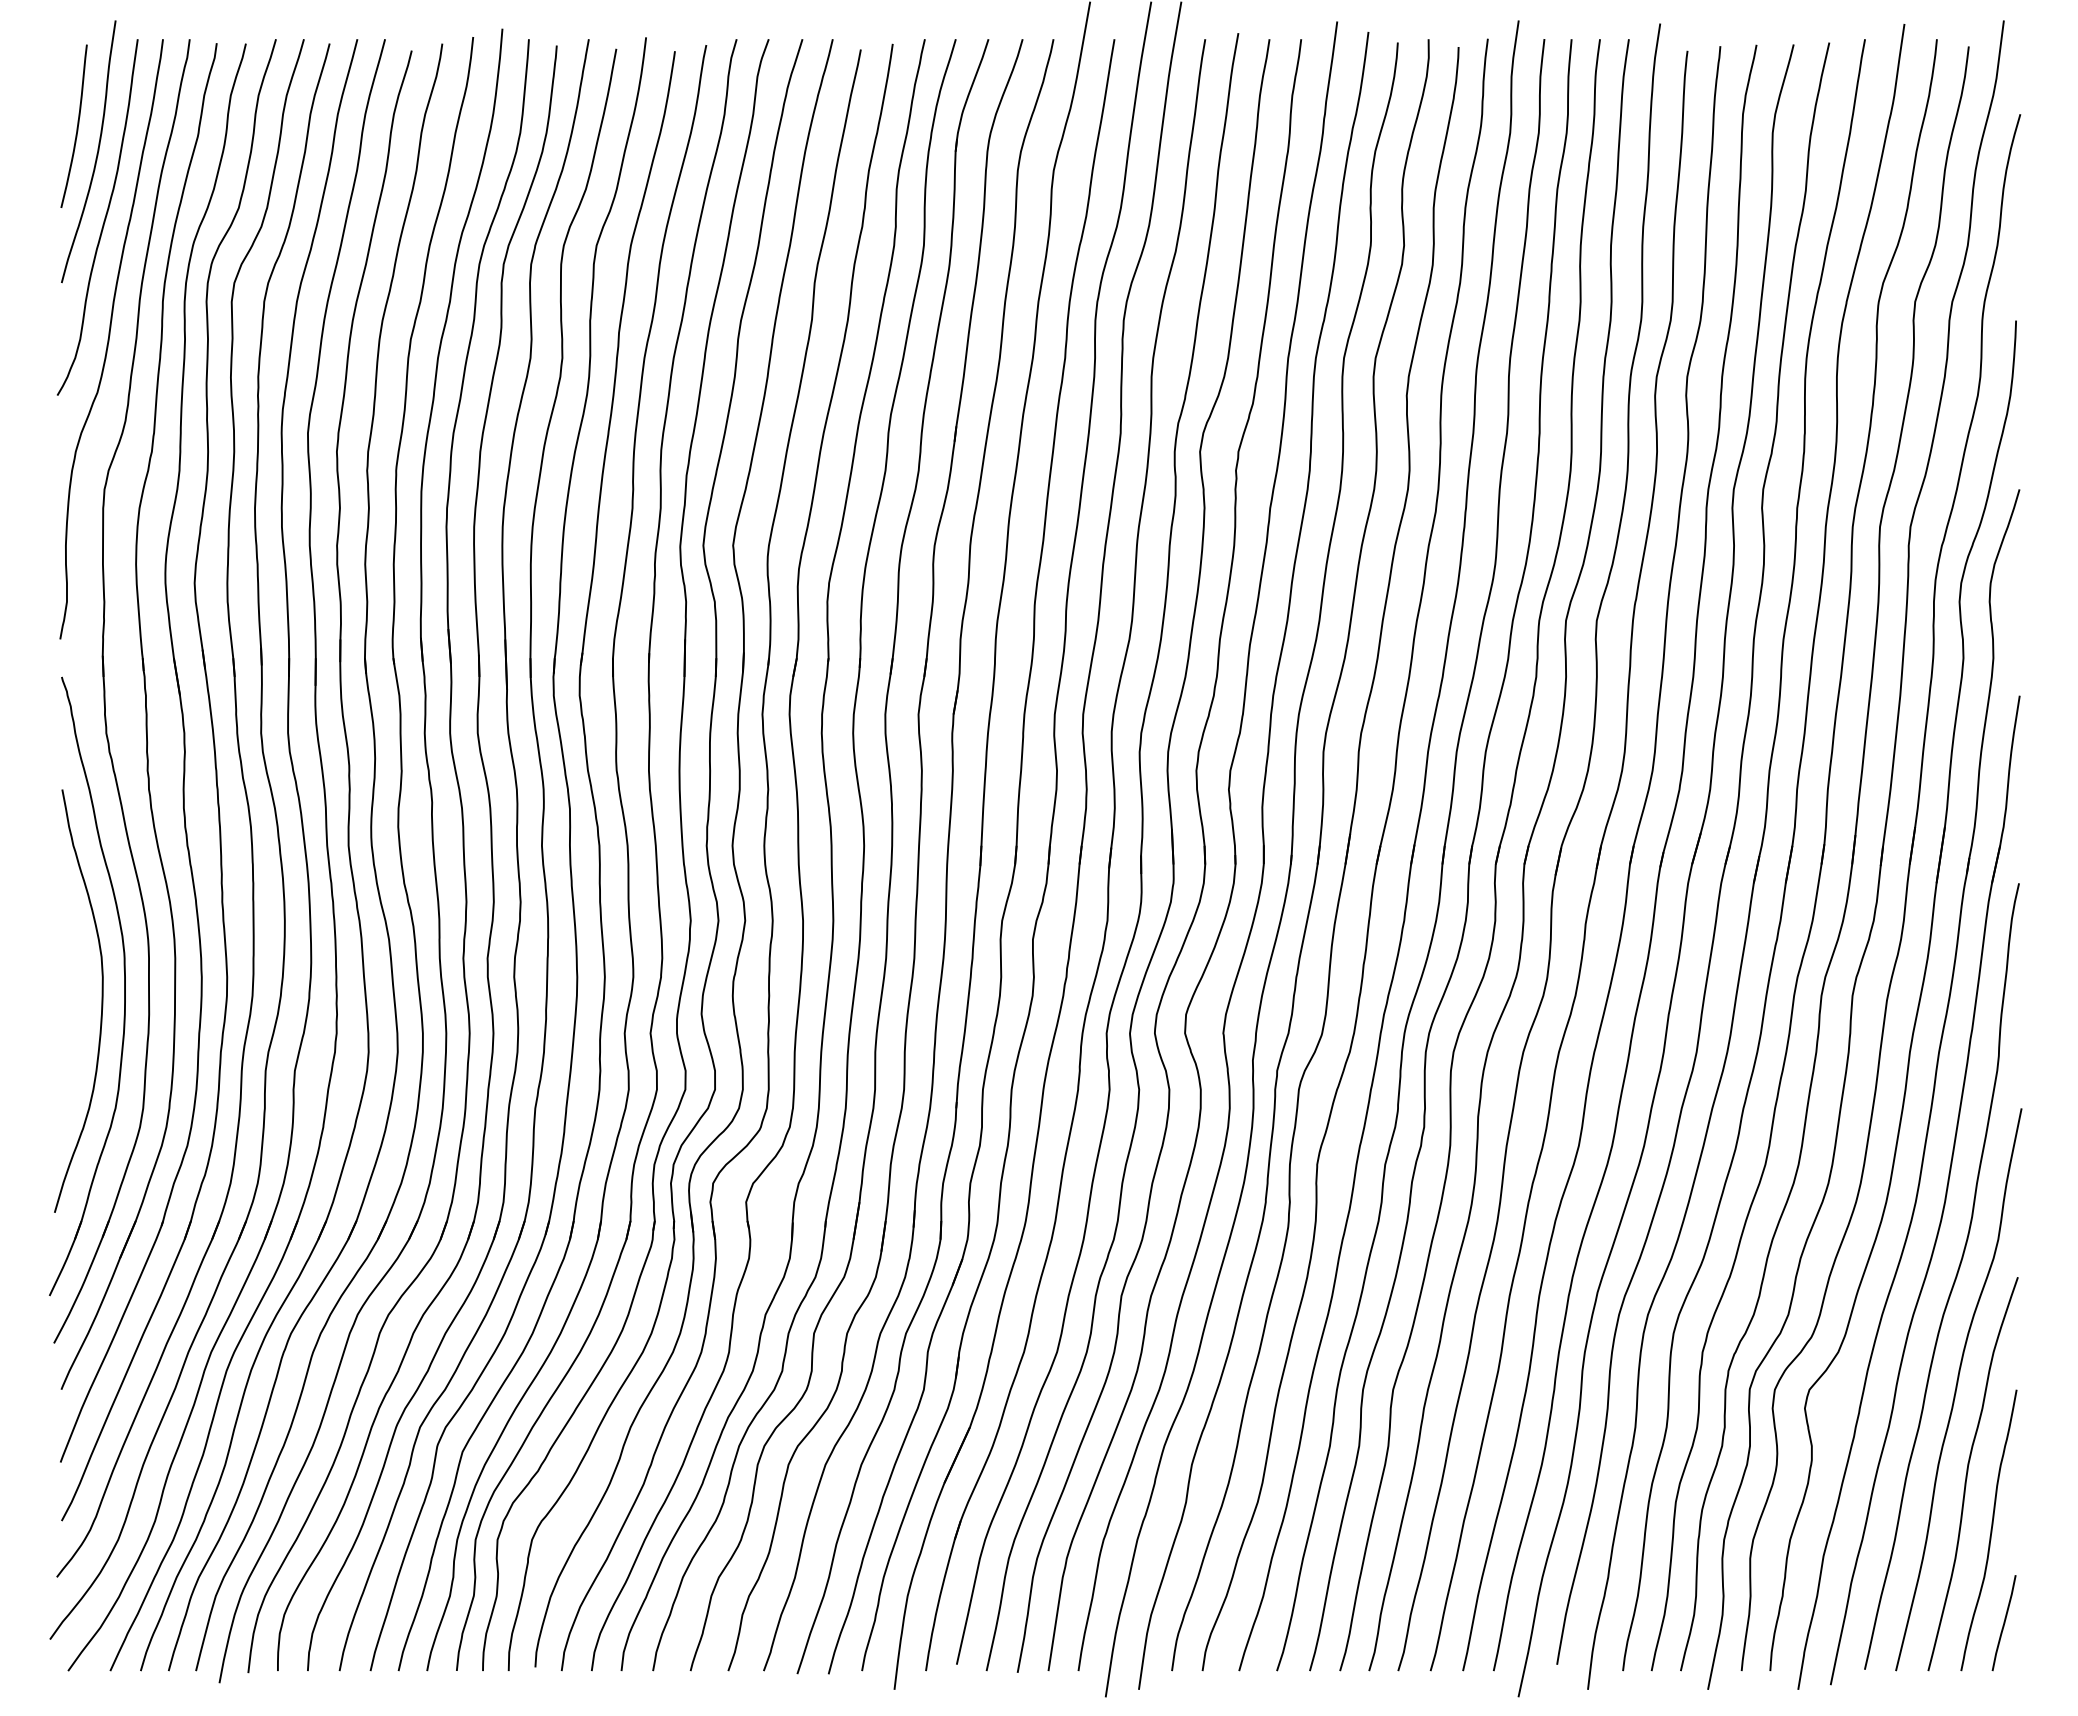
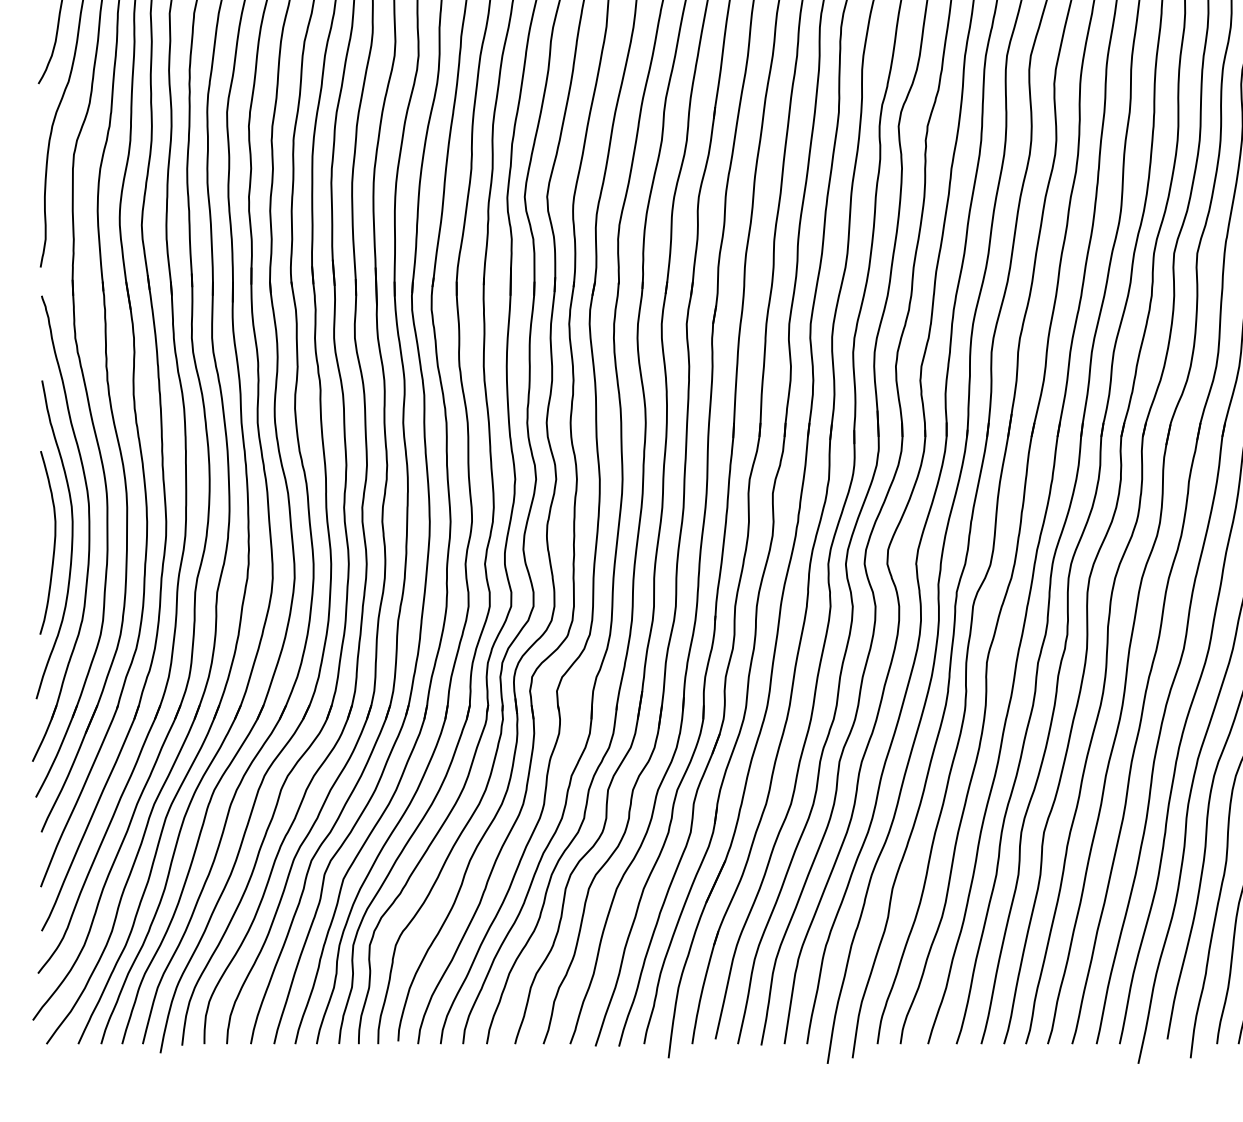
curve: (77, 1009) -> (53, 546), added

